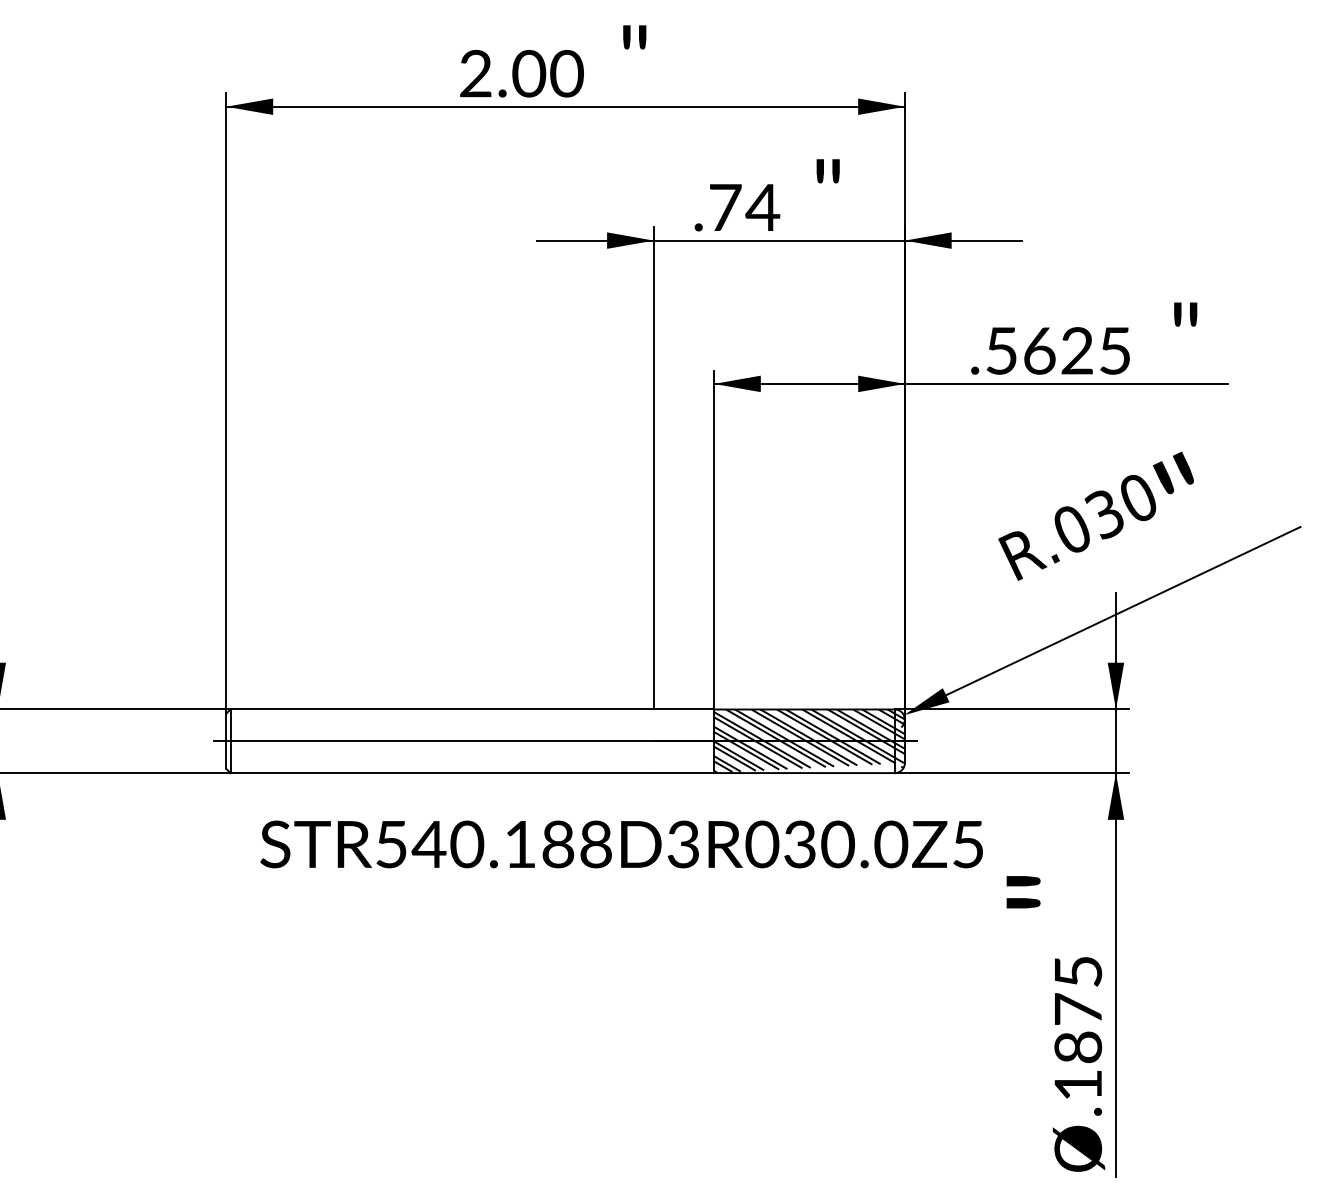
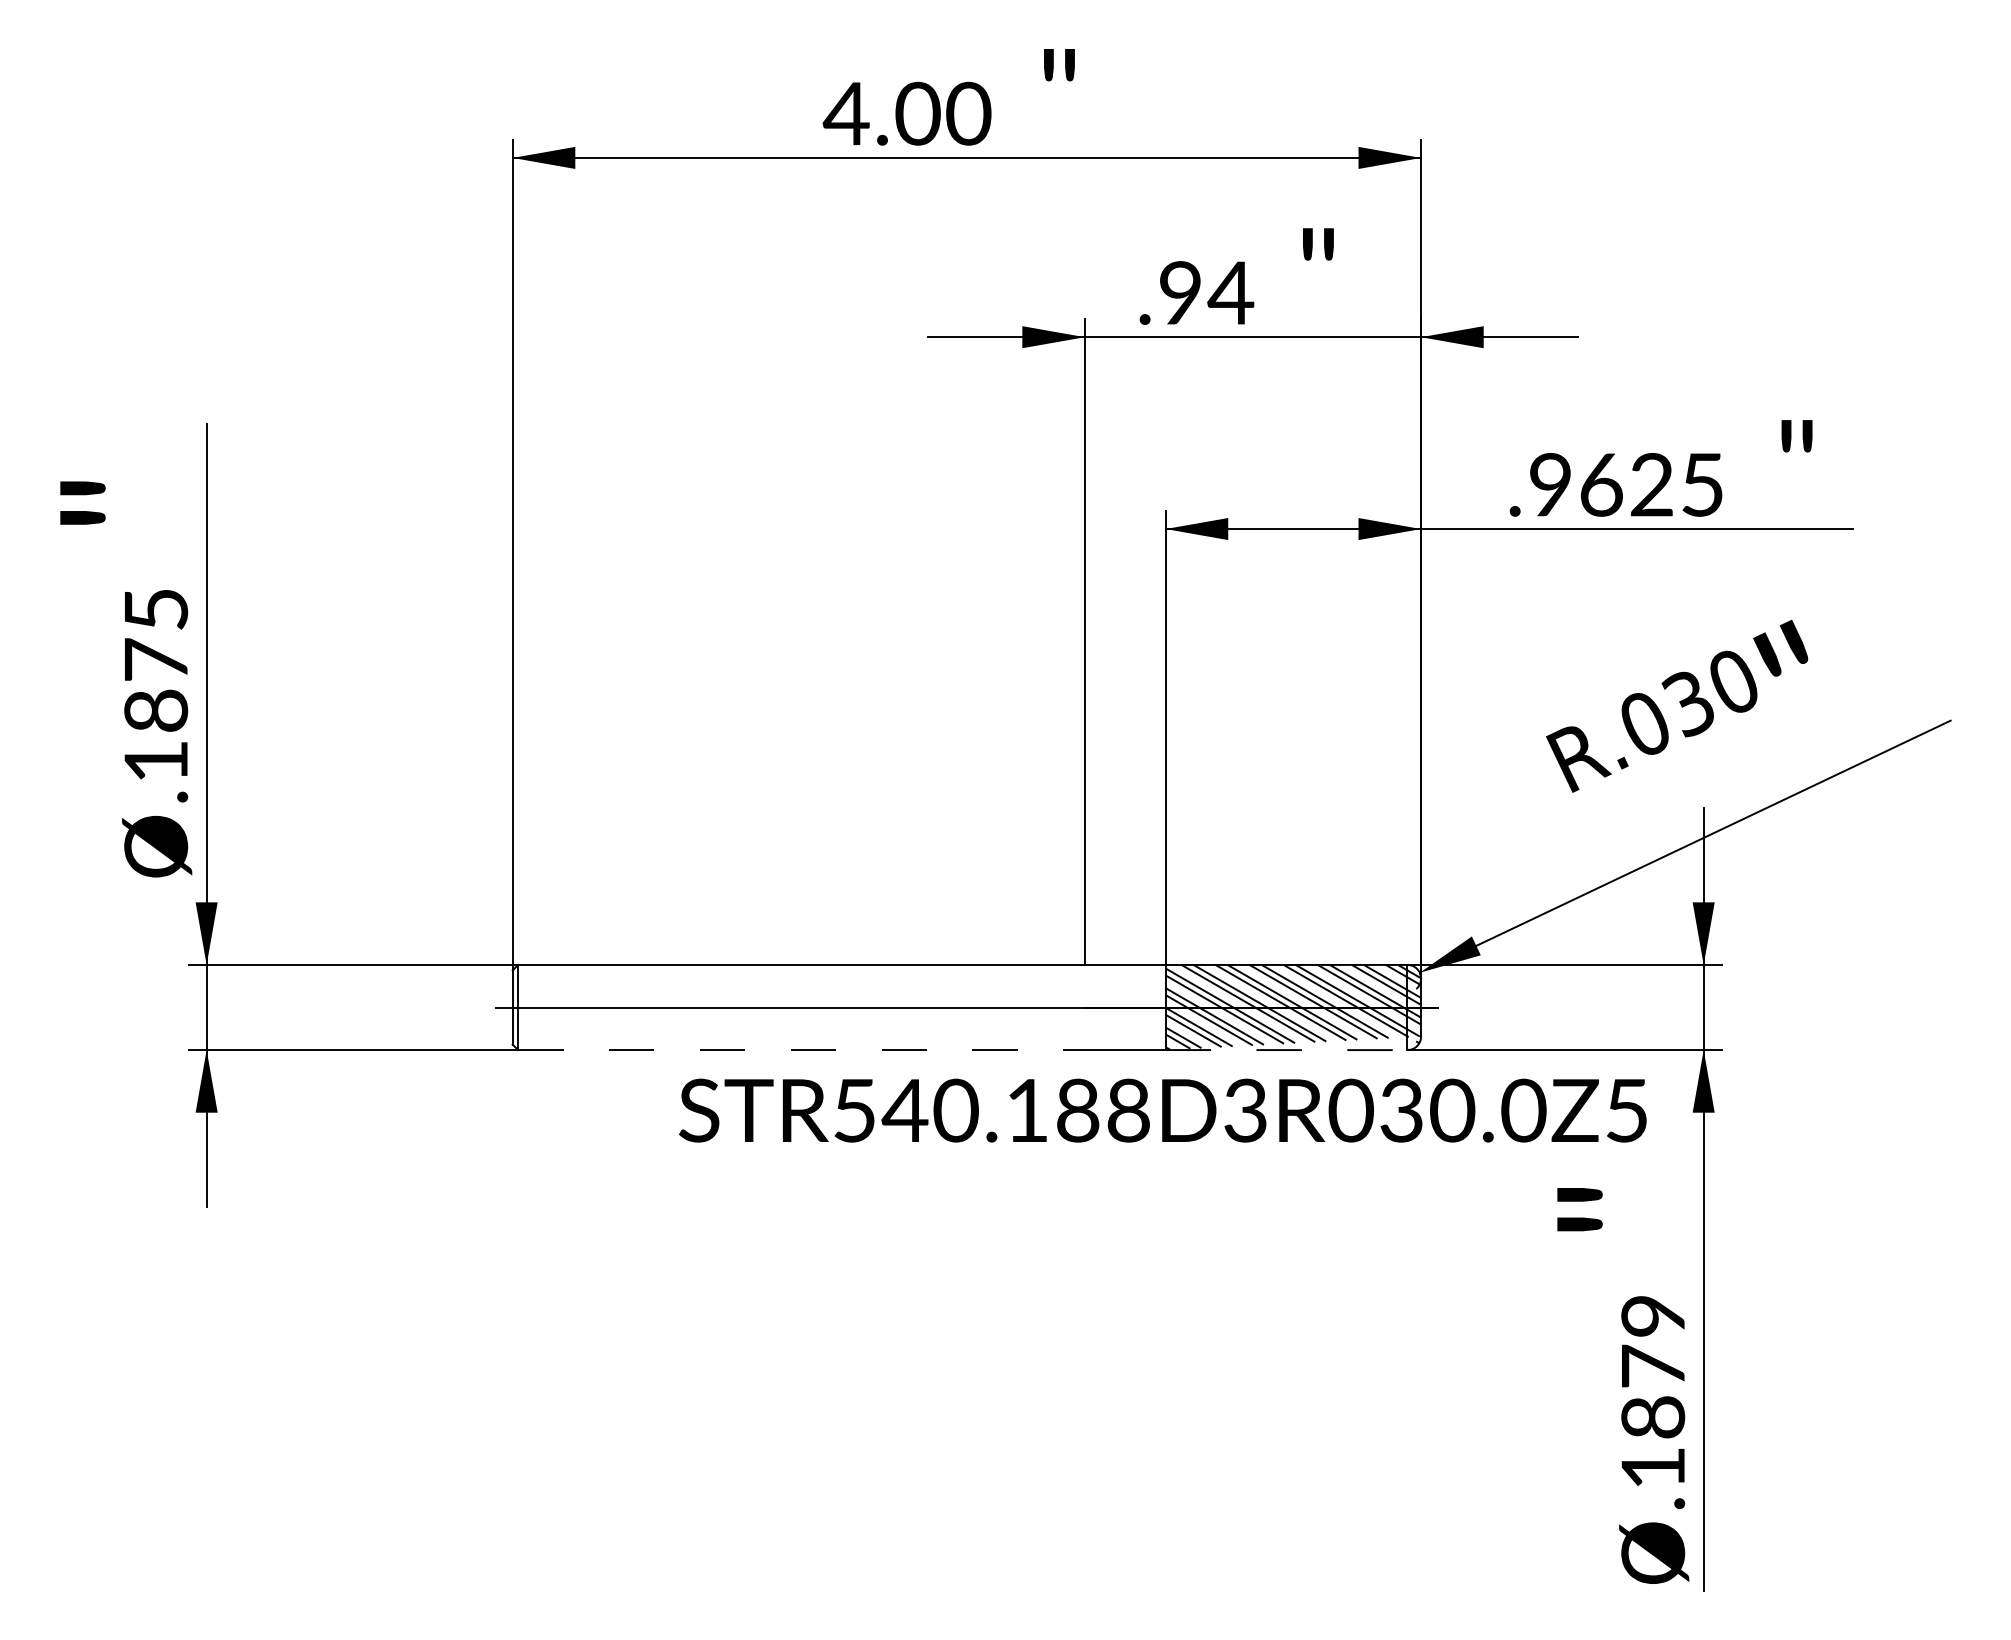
text: (474, 72) -> (845, 112), 2.00 -> 4.00
text: (725, 207) -> (1181, 292), .74 -> .94
text: (1001, 350) -> (1550, 484), .5625 -> .9625
line: (442, 773) -> (802, 1050), solid -> dashed
line: (804, 773) -> (1286, 1050), solid -> dashed
text: (621, 844) -> (1162, 1110), moved
text: (1078, 972) -> (1653, 1316), .1875 -> .1879

